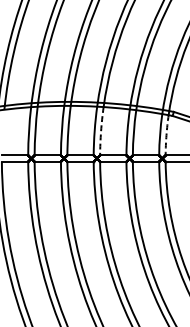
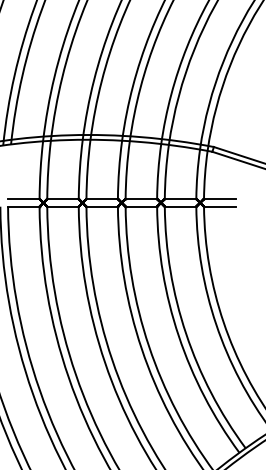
arc: (100, 131) -> (126, 170), dashed -> solid
arc: (166, 134) -> (205, 174), dashed -> solid

